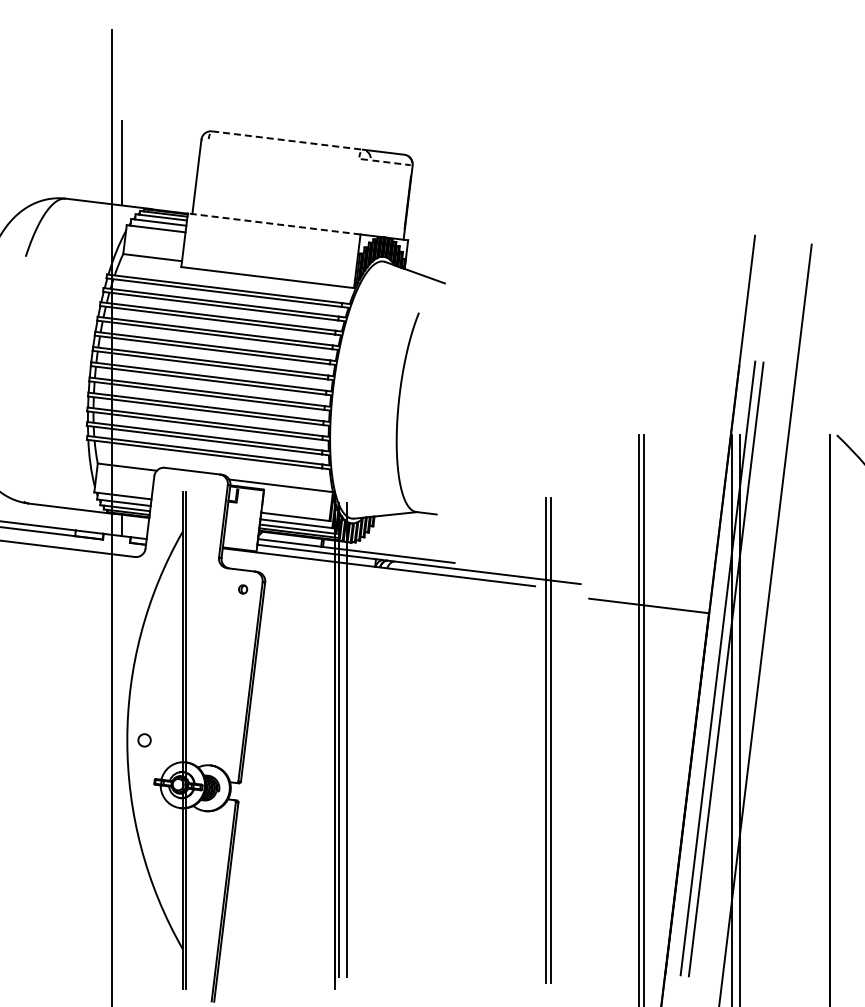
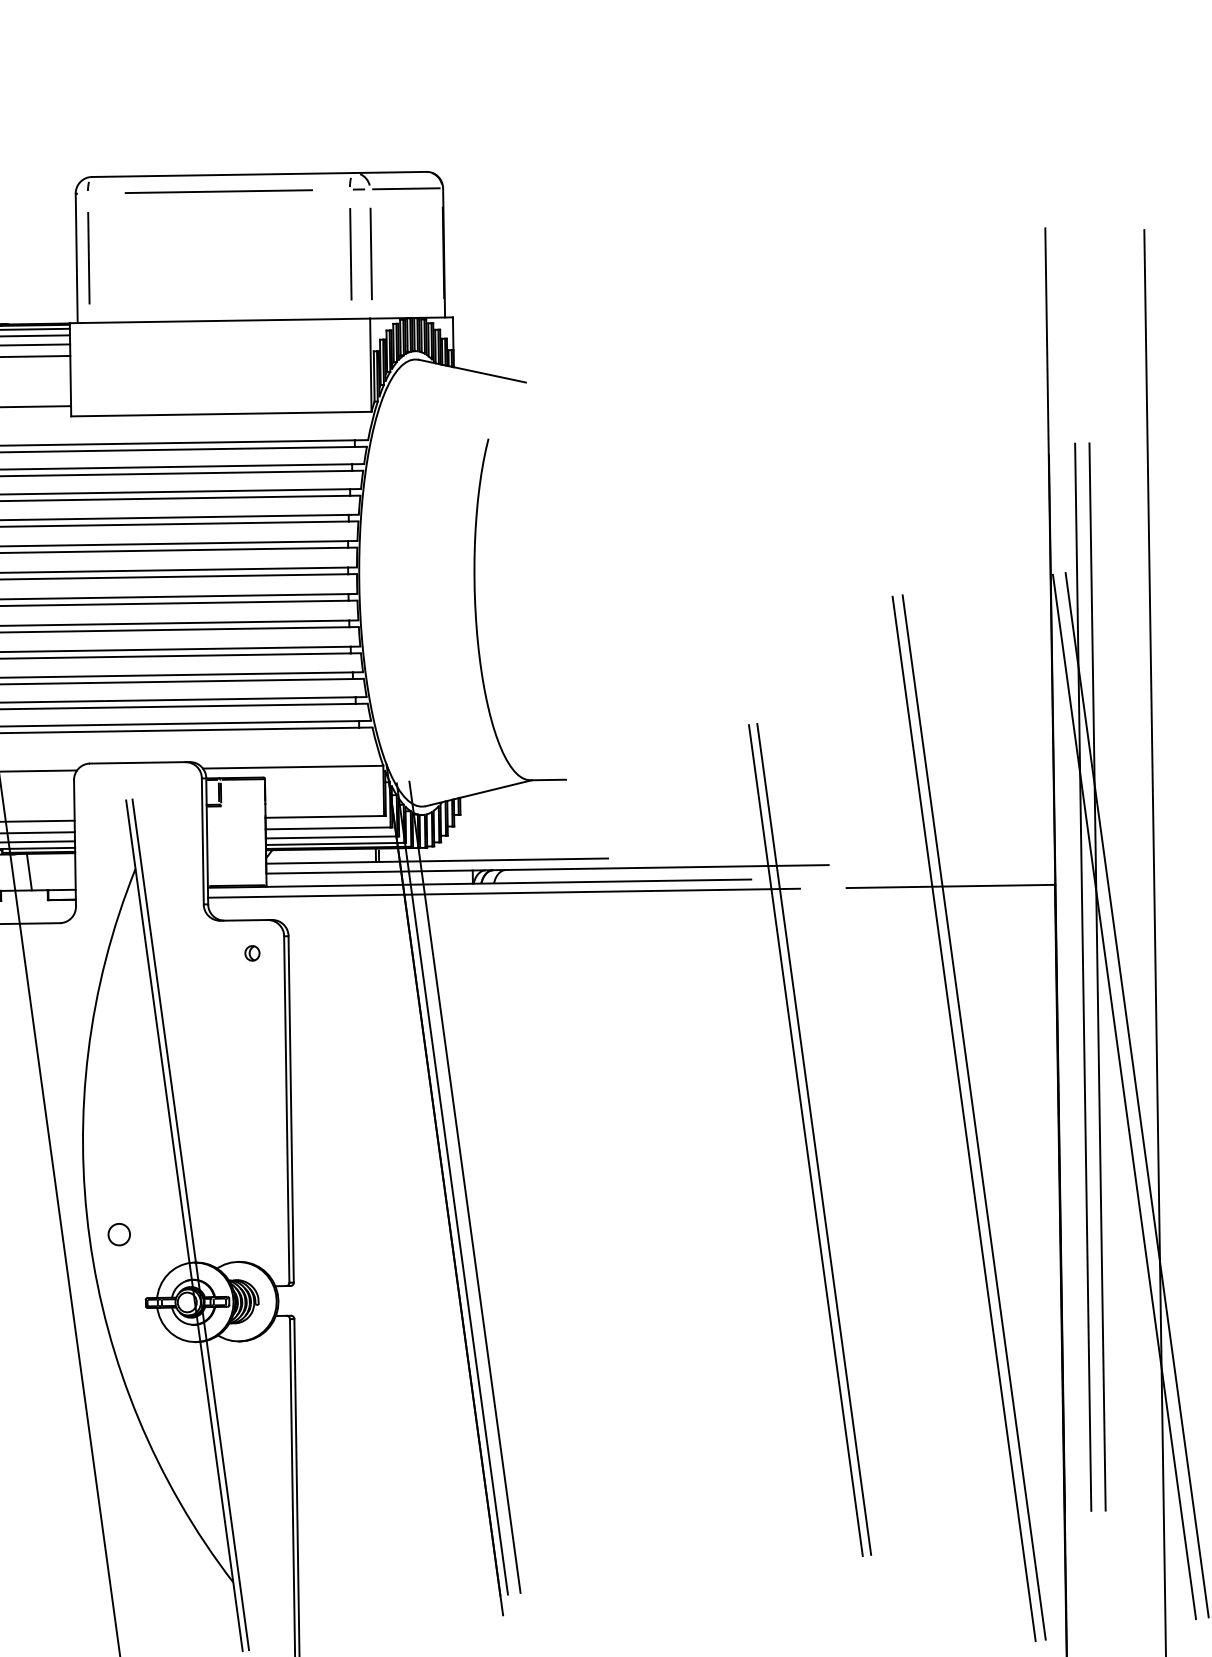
line: (287, 140) -> (223, 174), dashed -> solid
line: (283, 149) -> (218, 191), added
line: (392, 162) -> (407, 187), dashed -> solid
line: (203, 177) -> (88, 257), added
line: (354, 196) -> (350, 255), added
line: (366, 197) -> (371, 253), added
line: (274, 224) -> (220, 321), dashed -> solid
line: (392, 574) -> (504, 892), added

